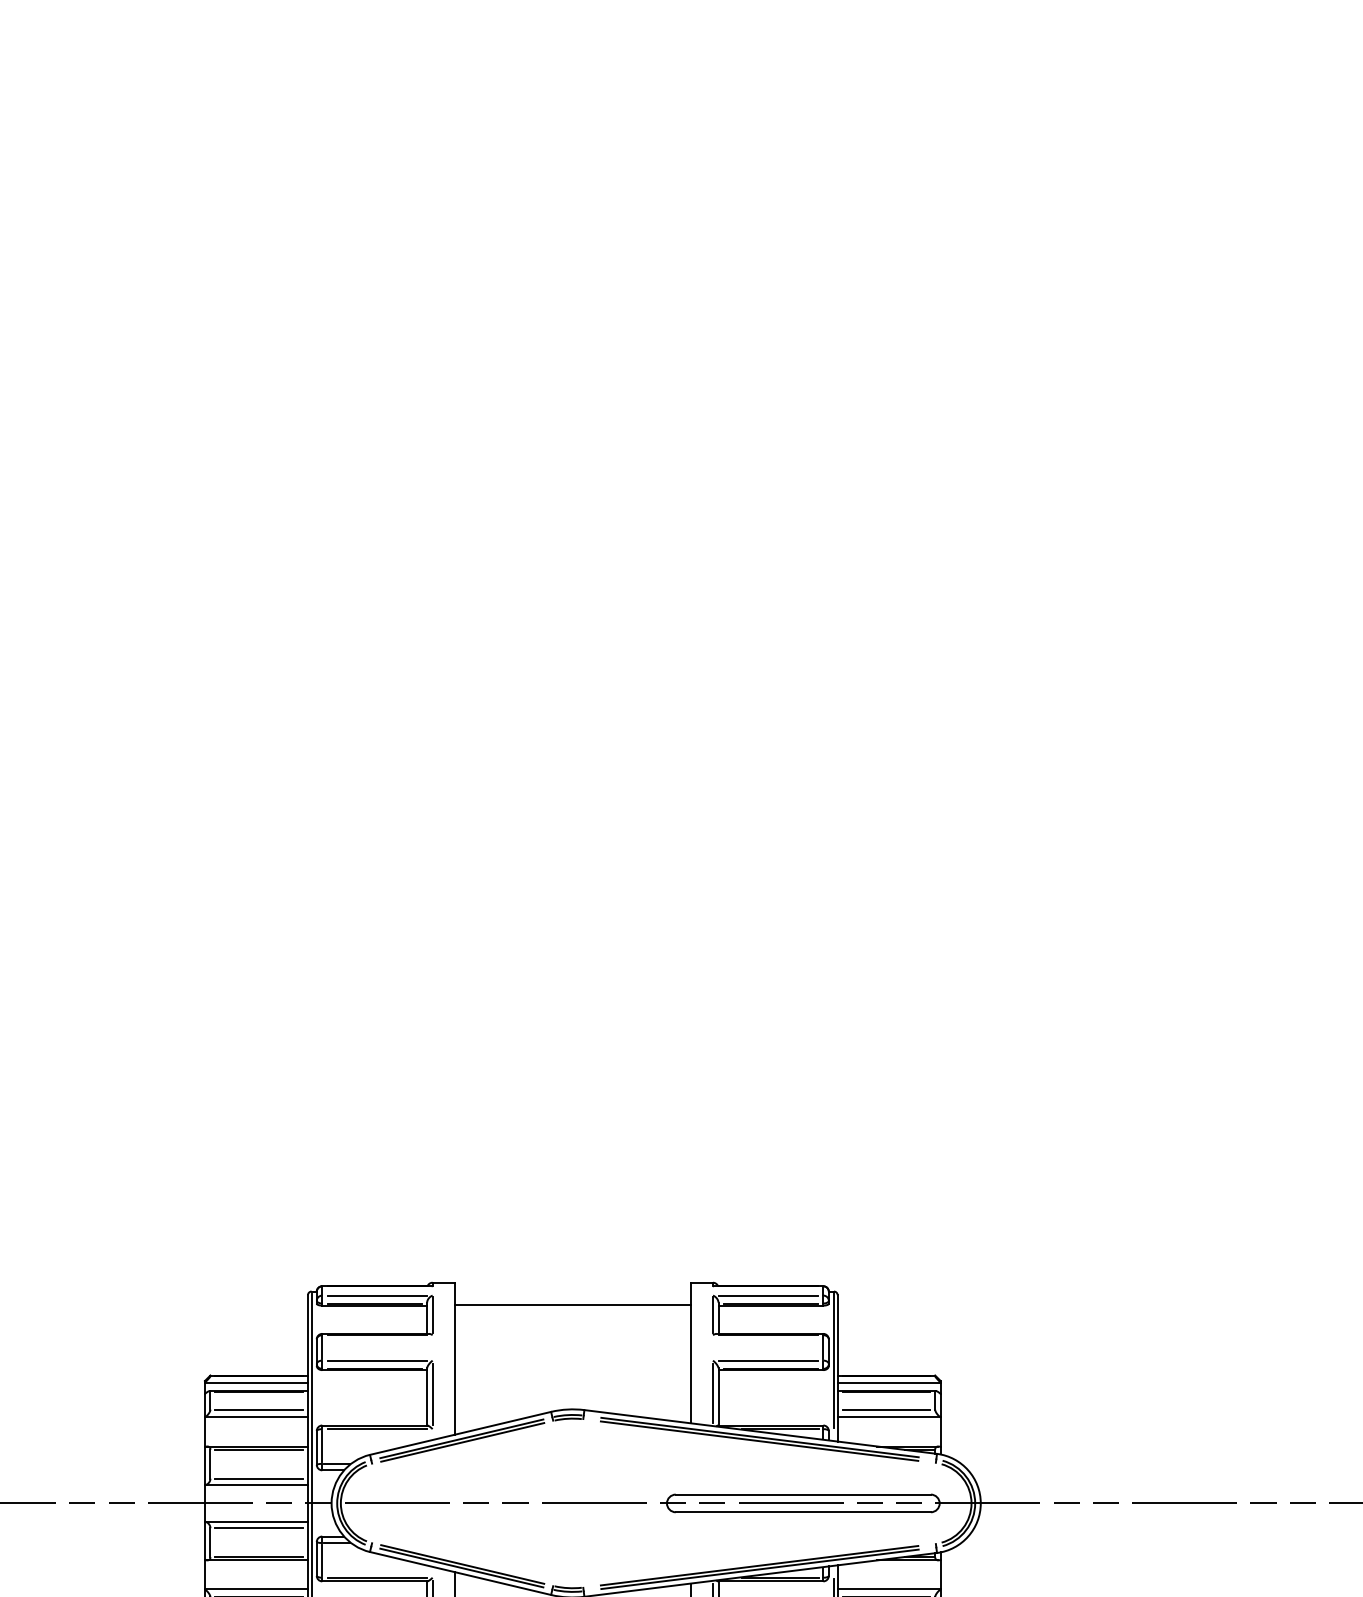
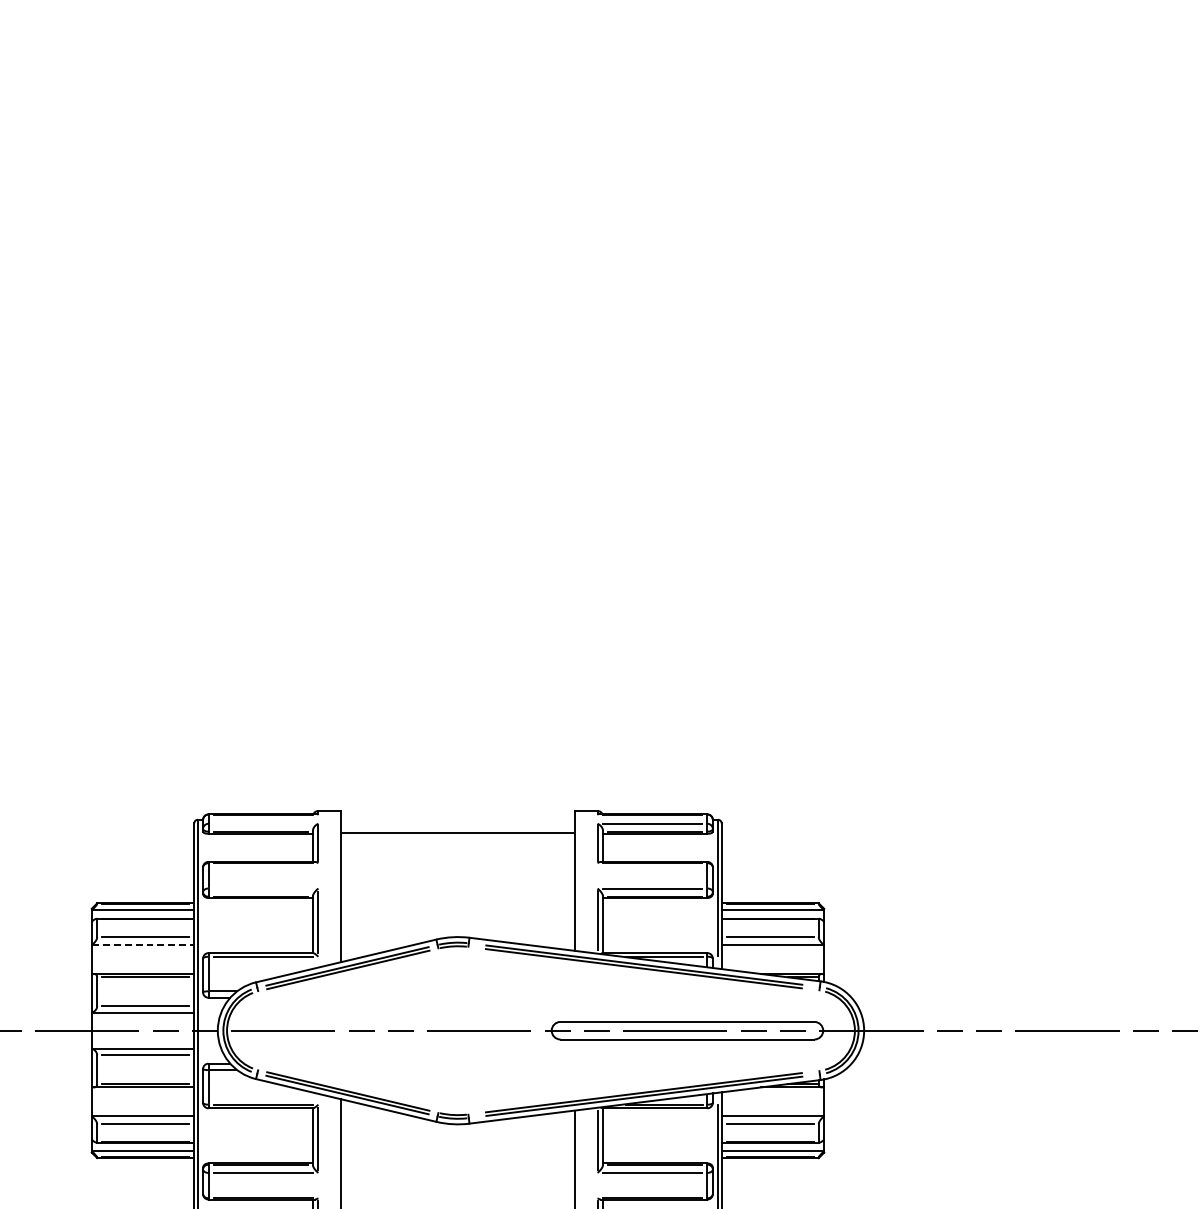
line: (377, 1295) -> (263, 823), removed
line: (377, 1360) -> (263, 888), removed
line: (256, 1417) -> (143, 945), solid -> dashed

